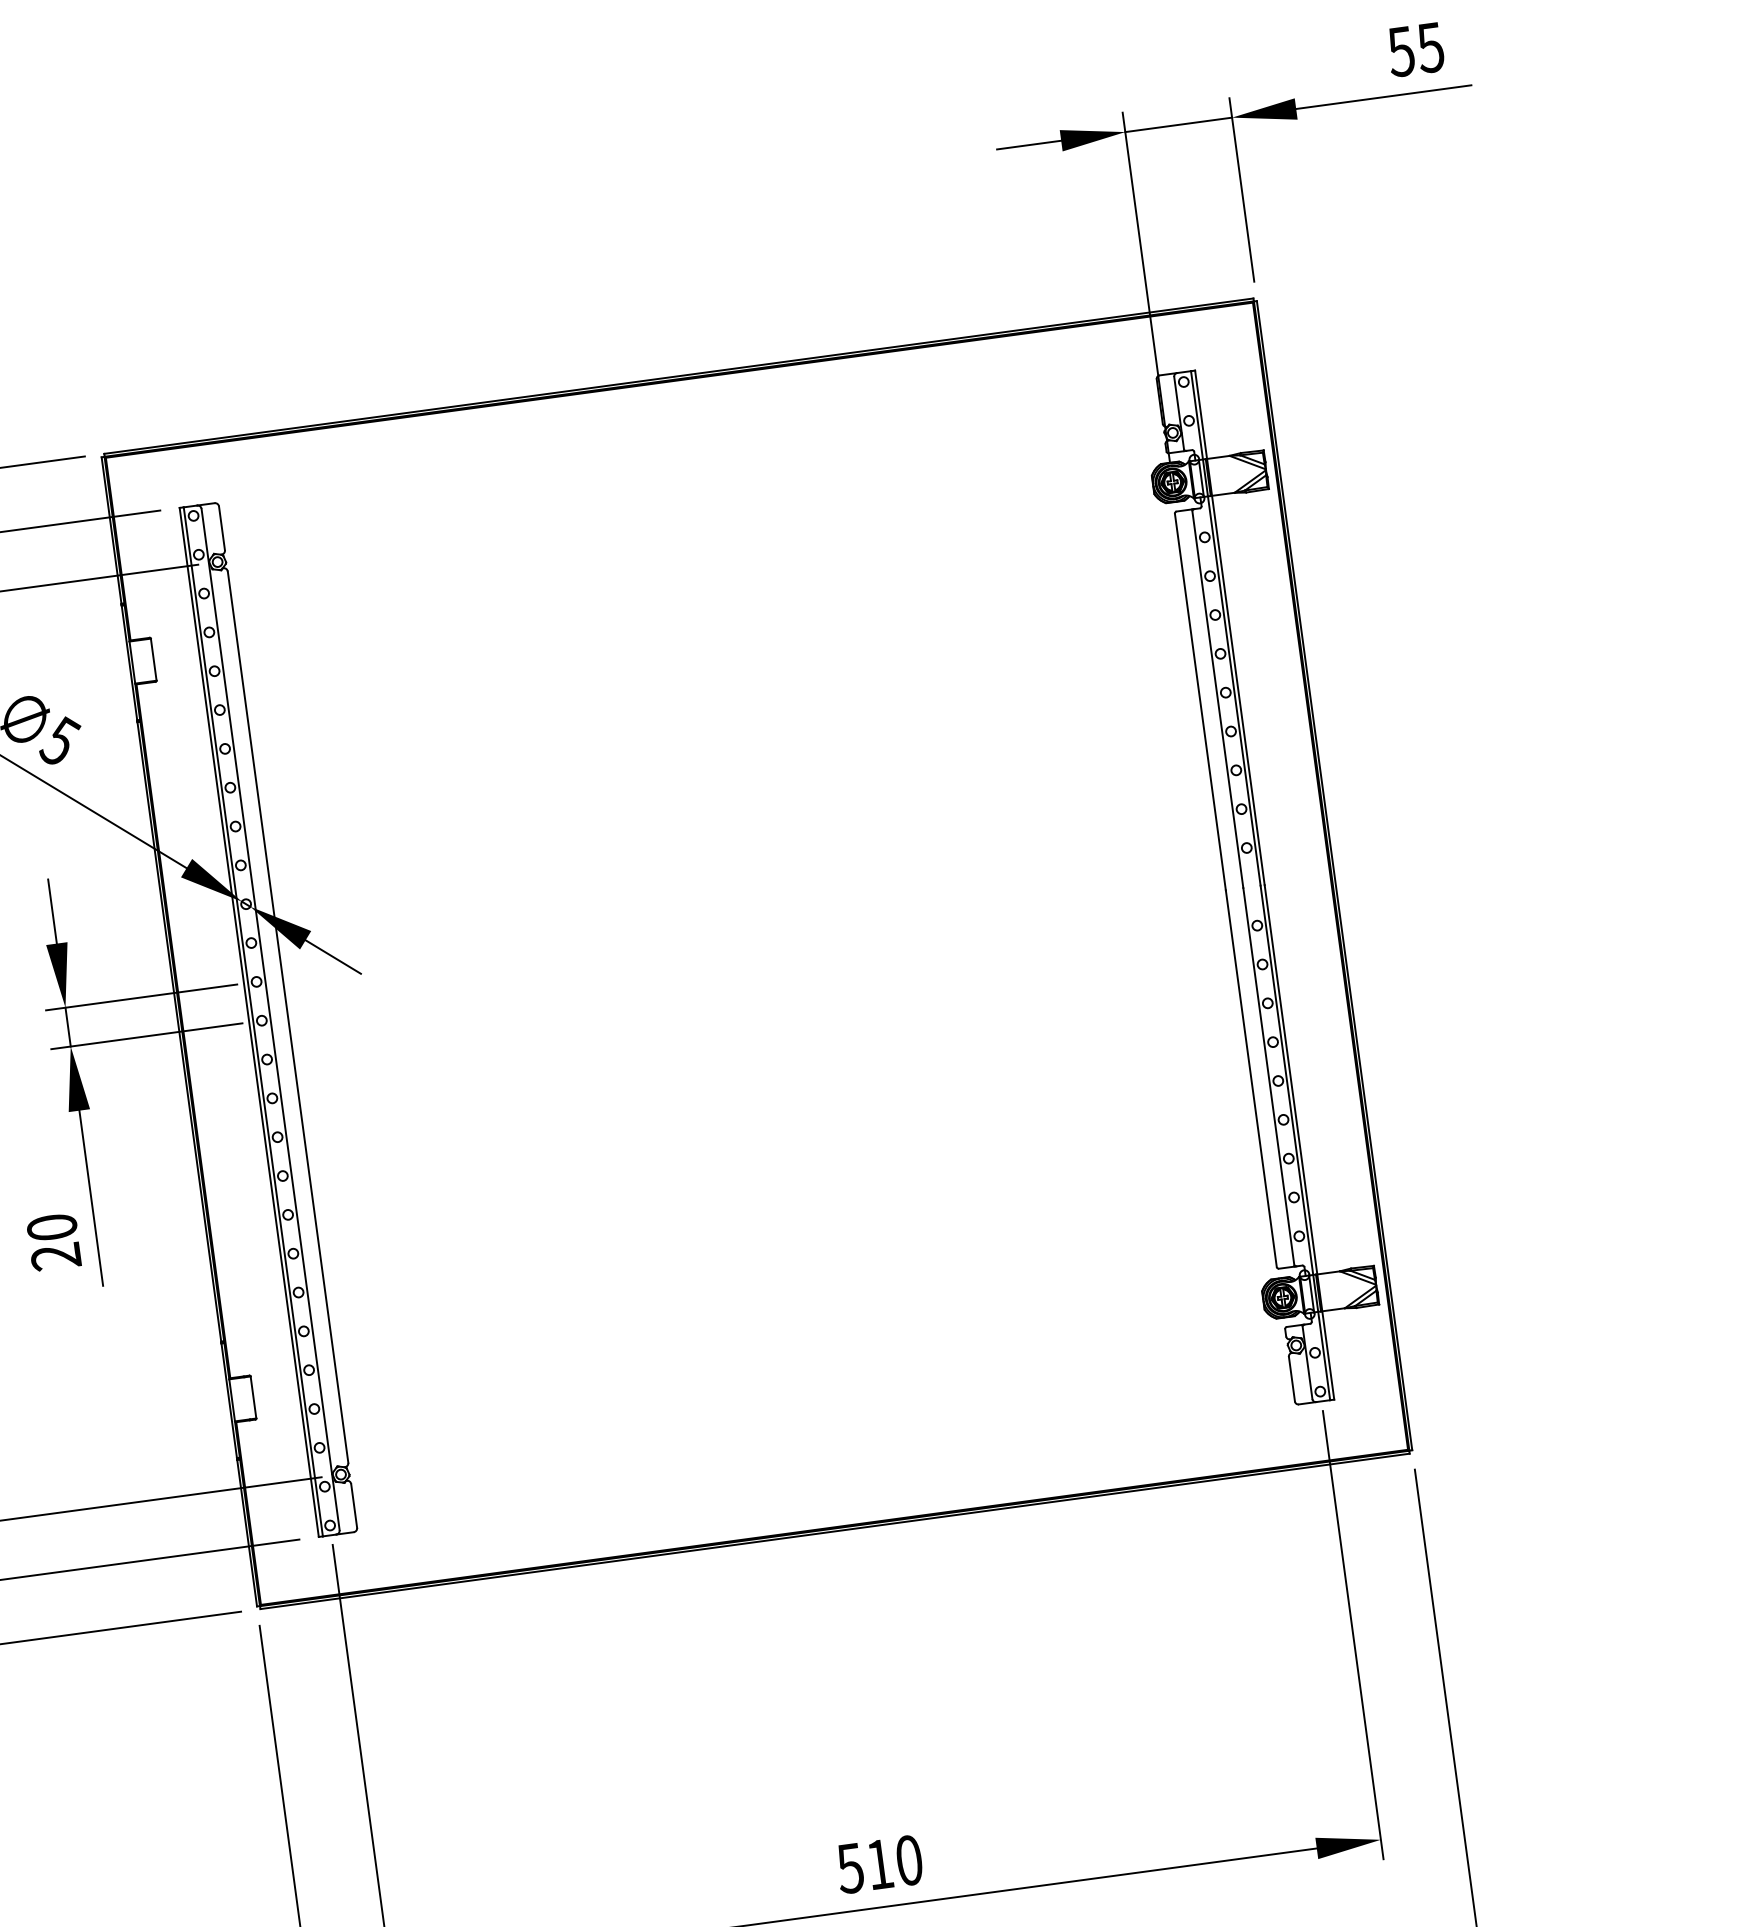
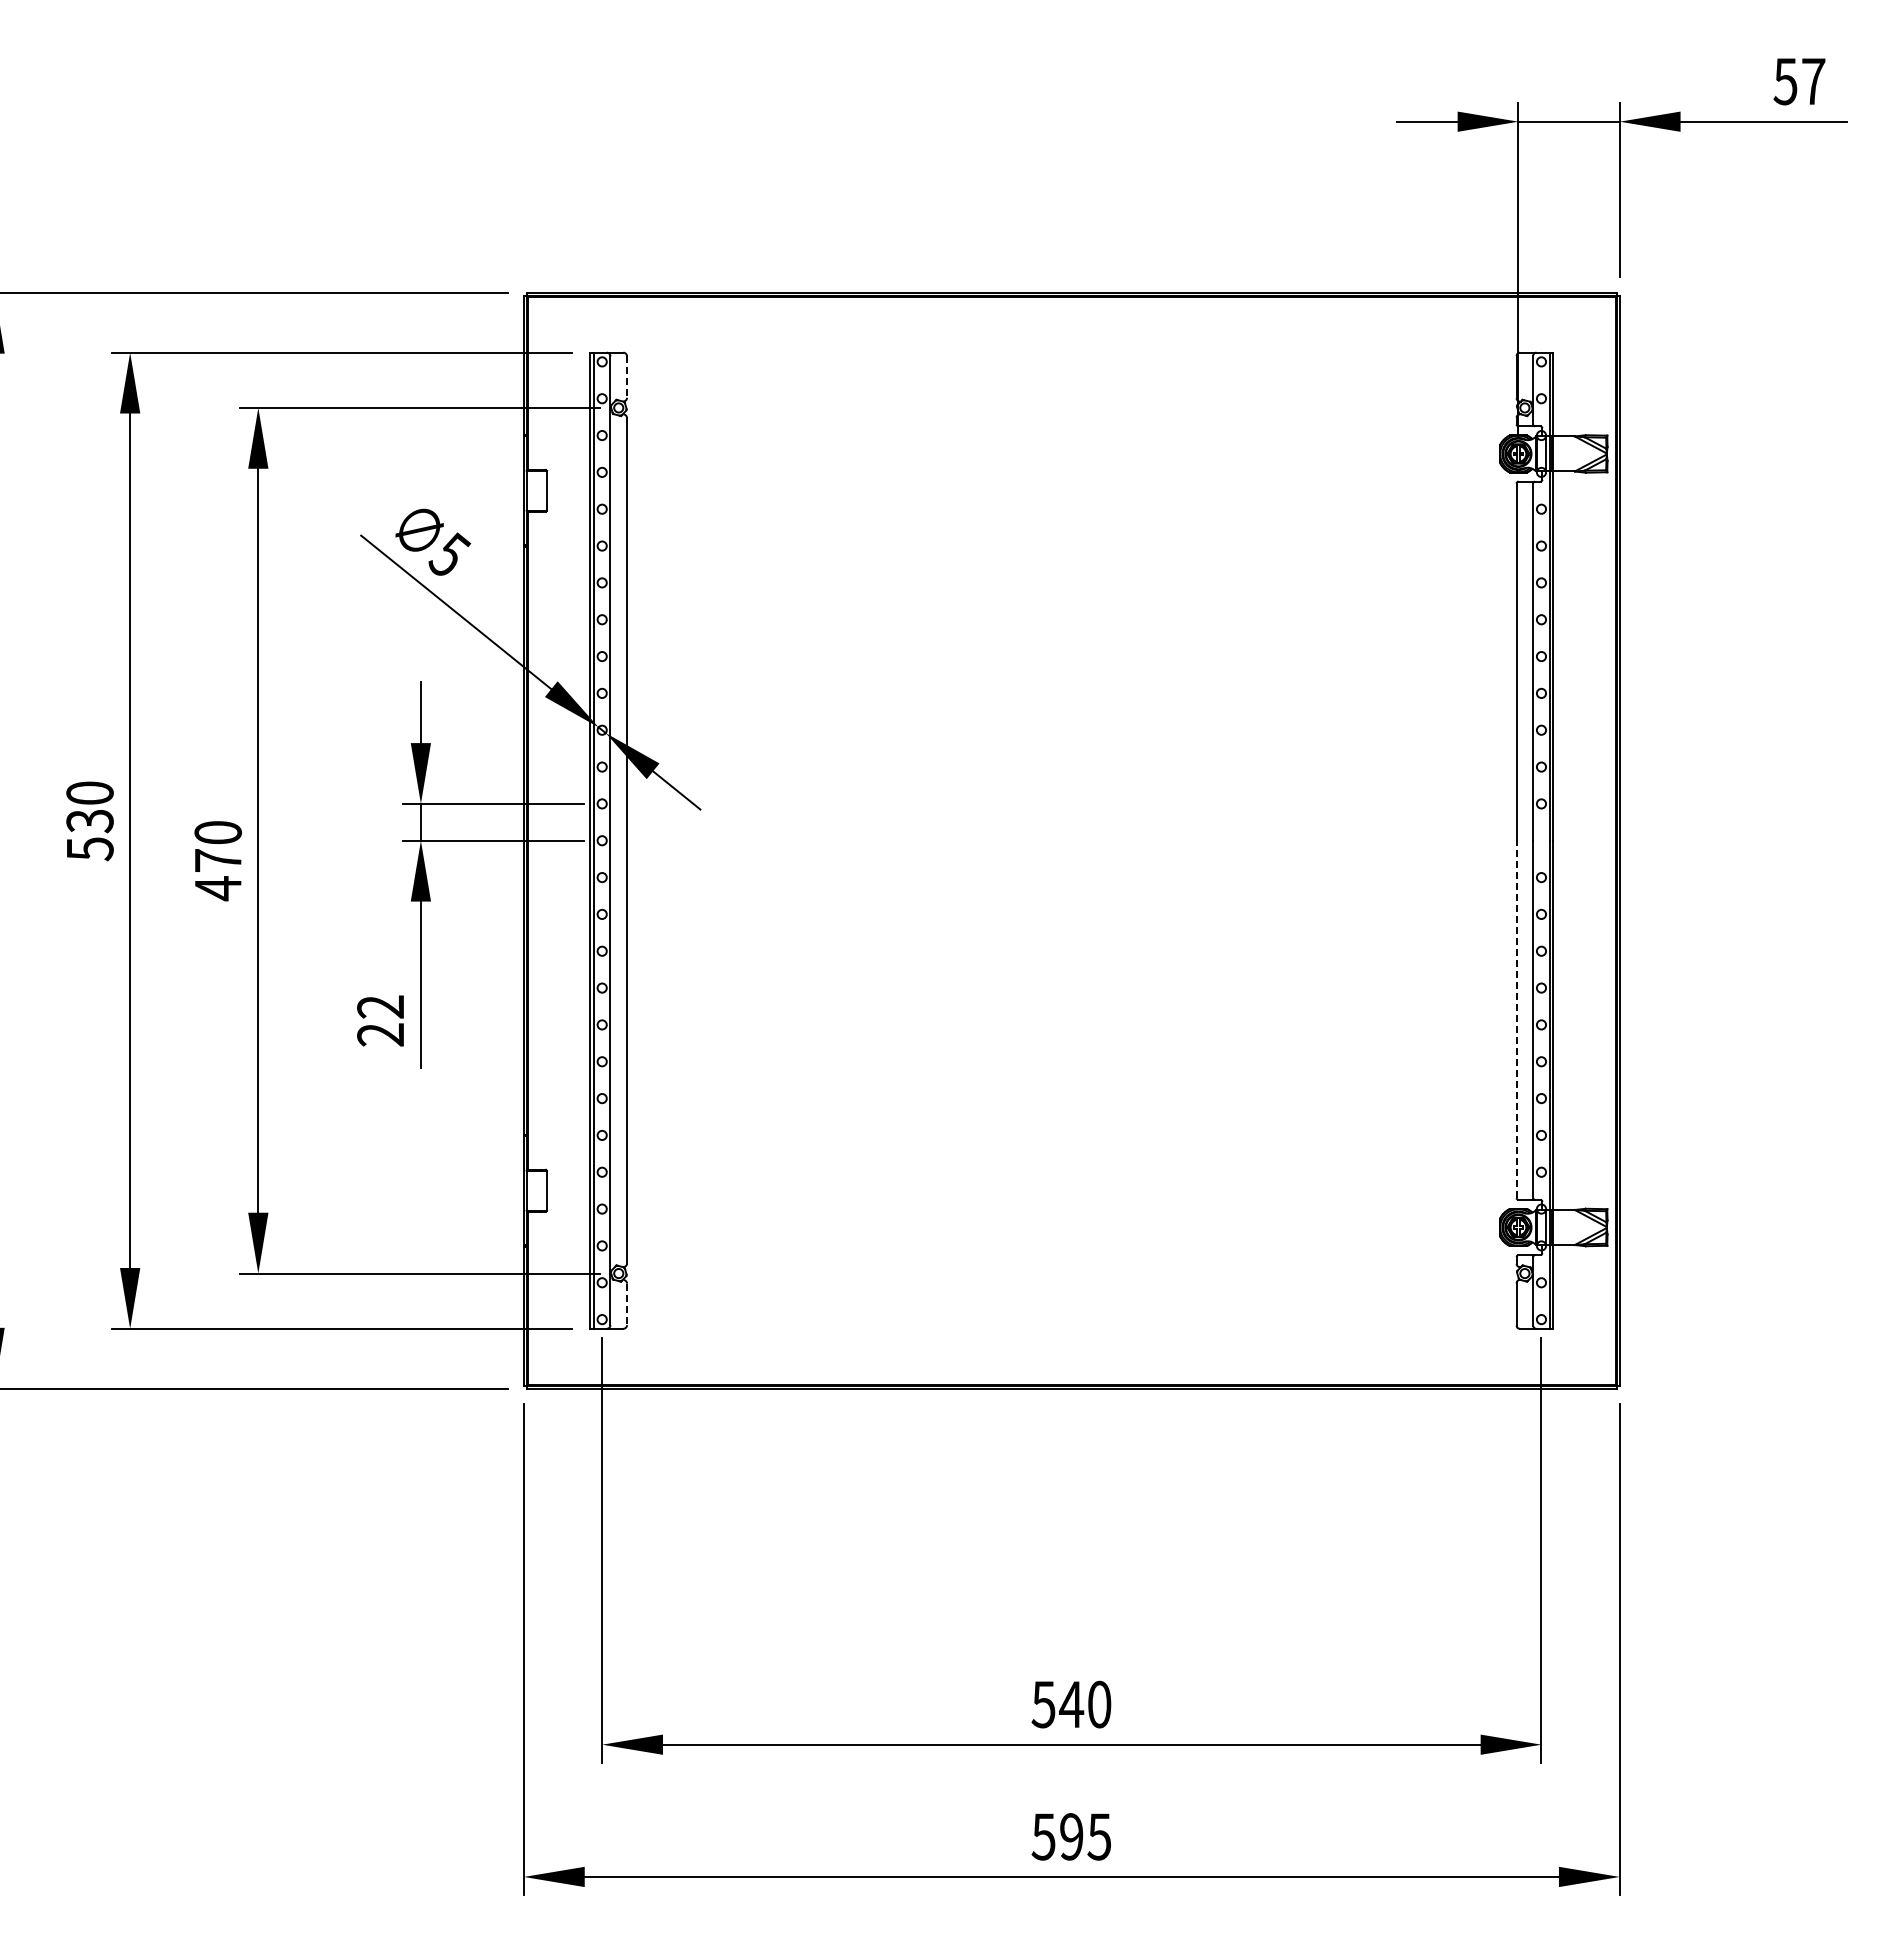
text: (1430, 47) -> (1813, 81), 55 -> 57
line: (222, 528) -> (627, 377), solid -> dashed
line: (1251, 1078) -> (1516, 1019), solid -> dashed
text: (51, 1227) -> (380, 1006), 20 -> 22
line: (354, 1506) -> (627, 1304), solid -> dashed
text: (879, 1864) -> (1071, 1704), 510 -> 540

